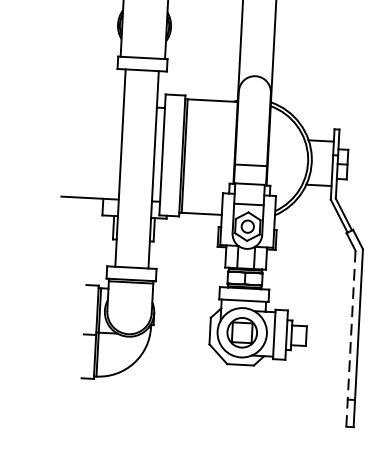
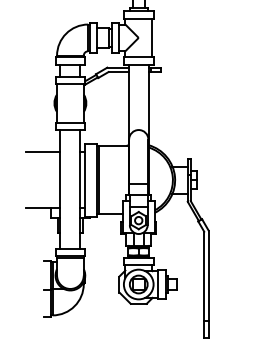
line: (94, 103) -> (42, 151), added
line: (351, 338) -> (204, 284), dashed -> solid

